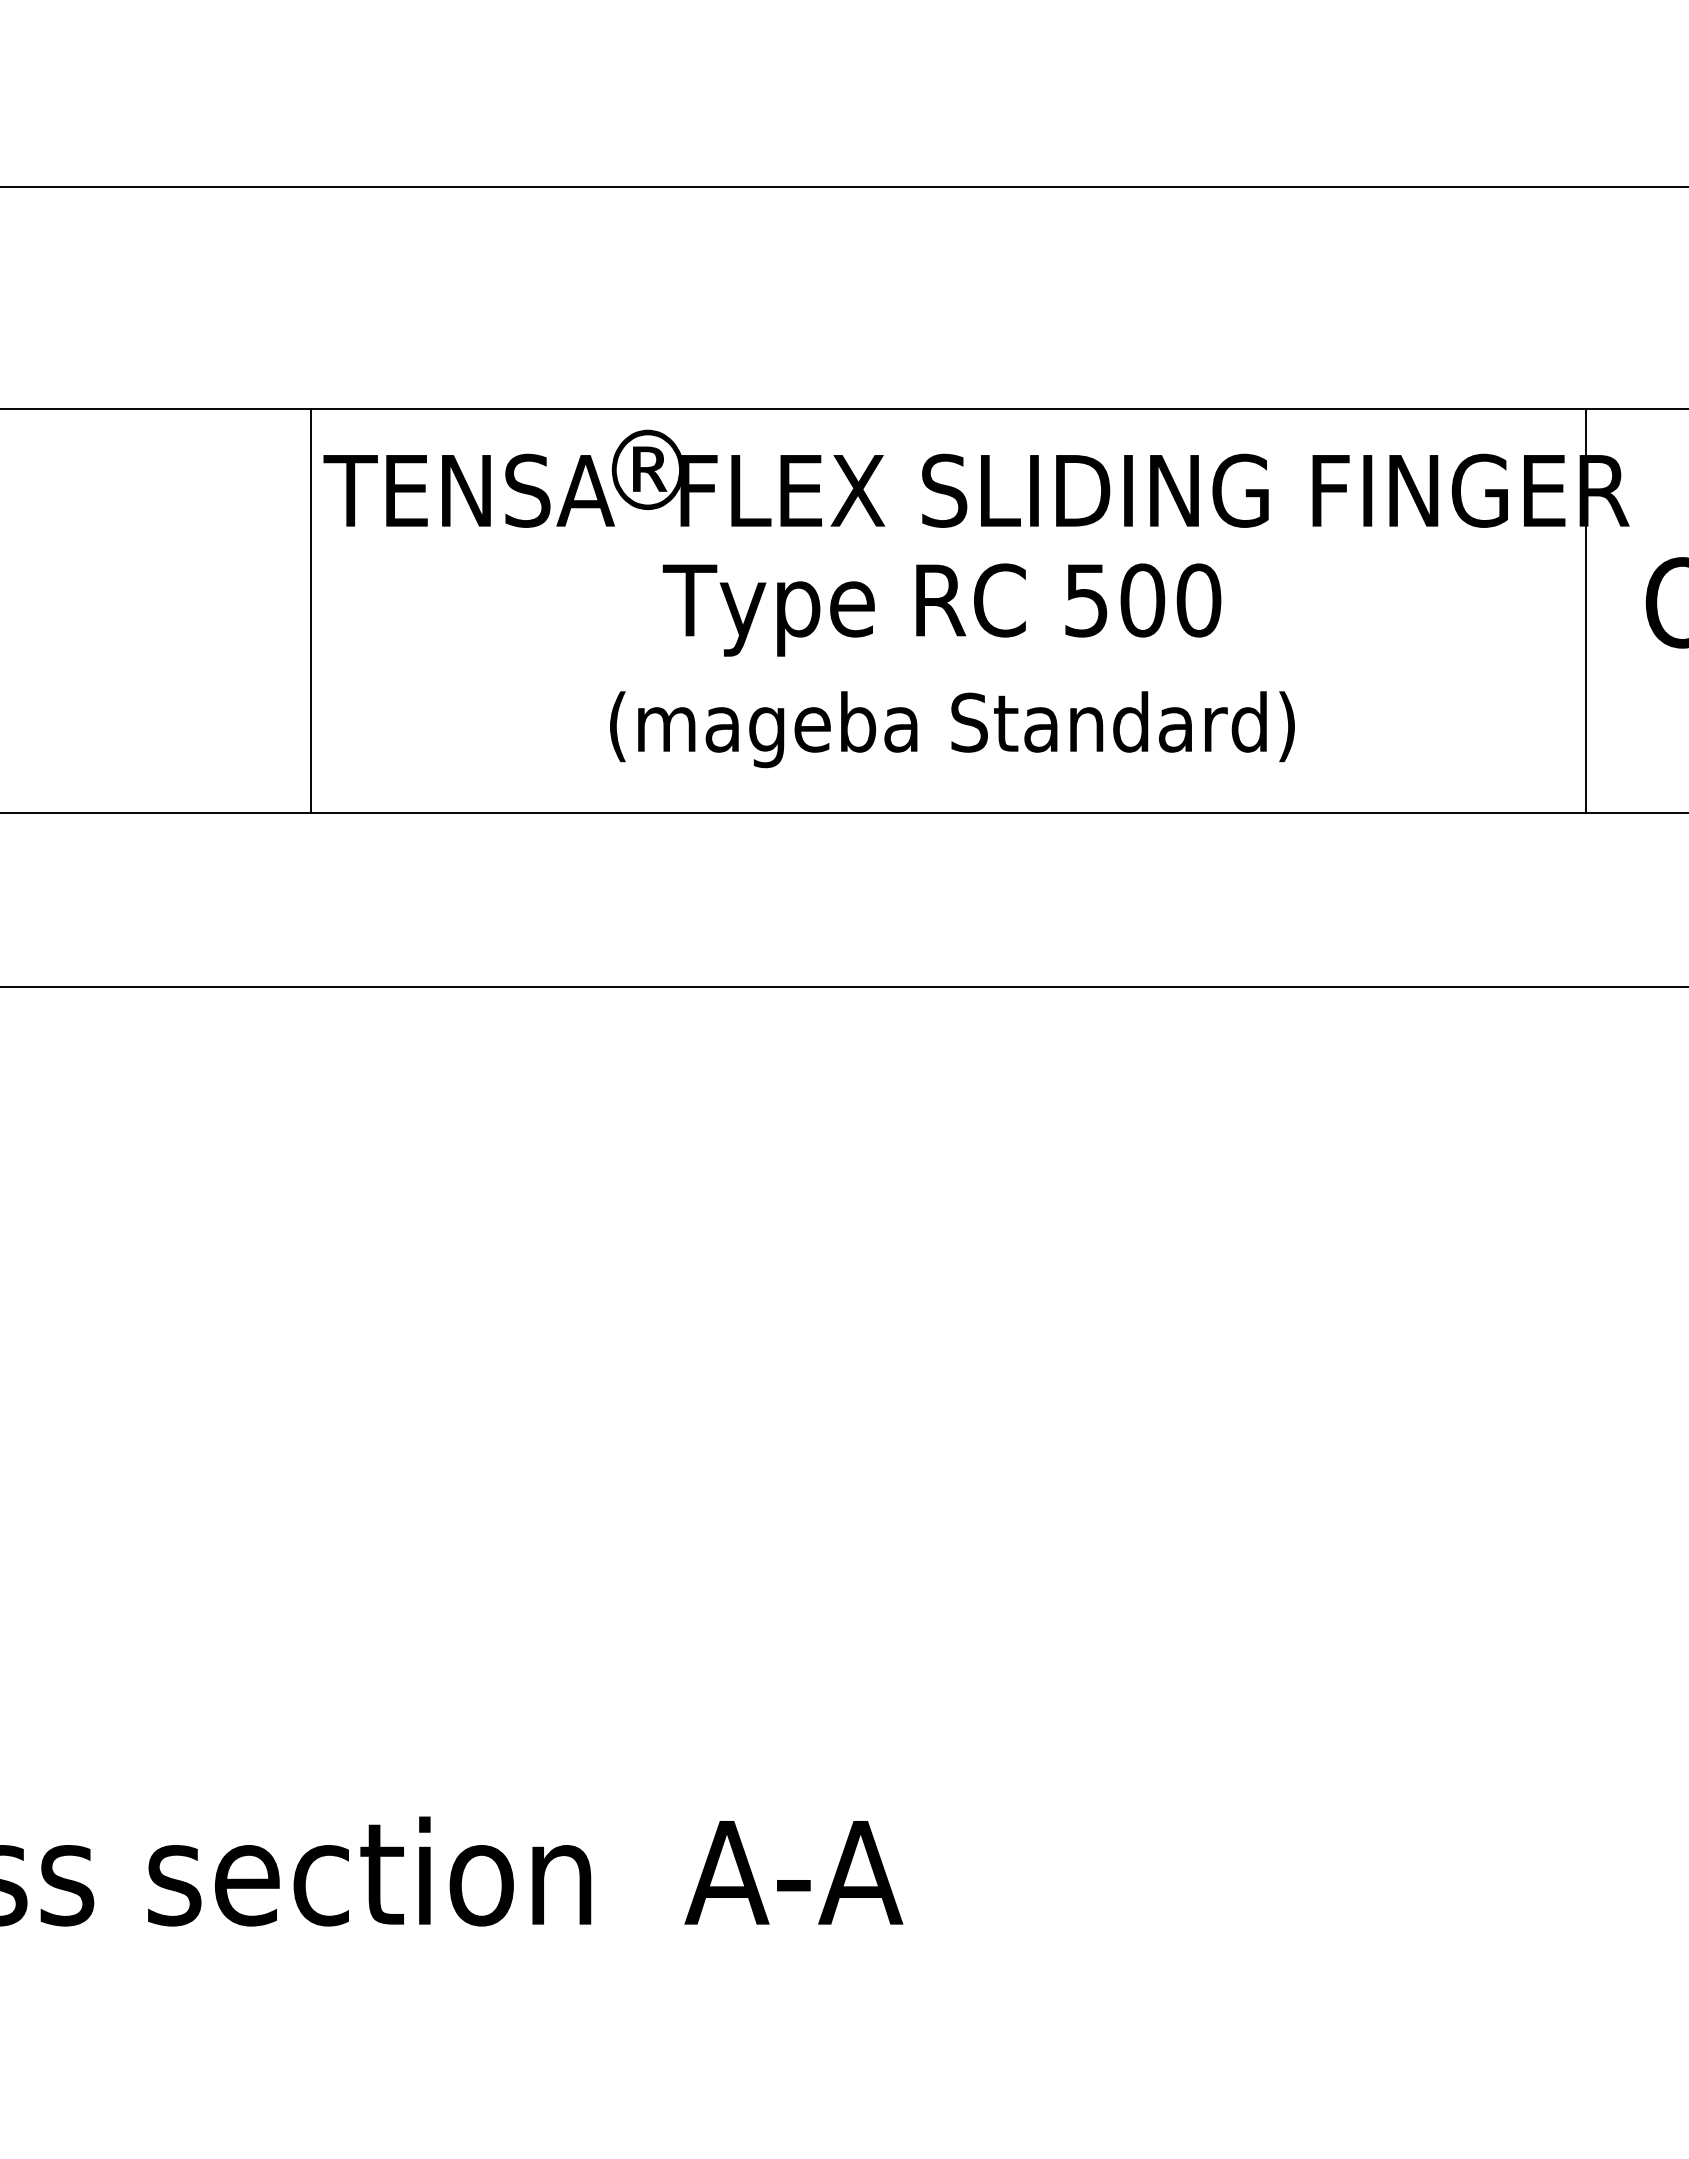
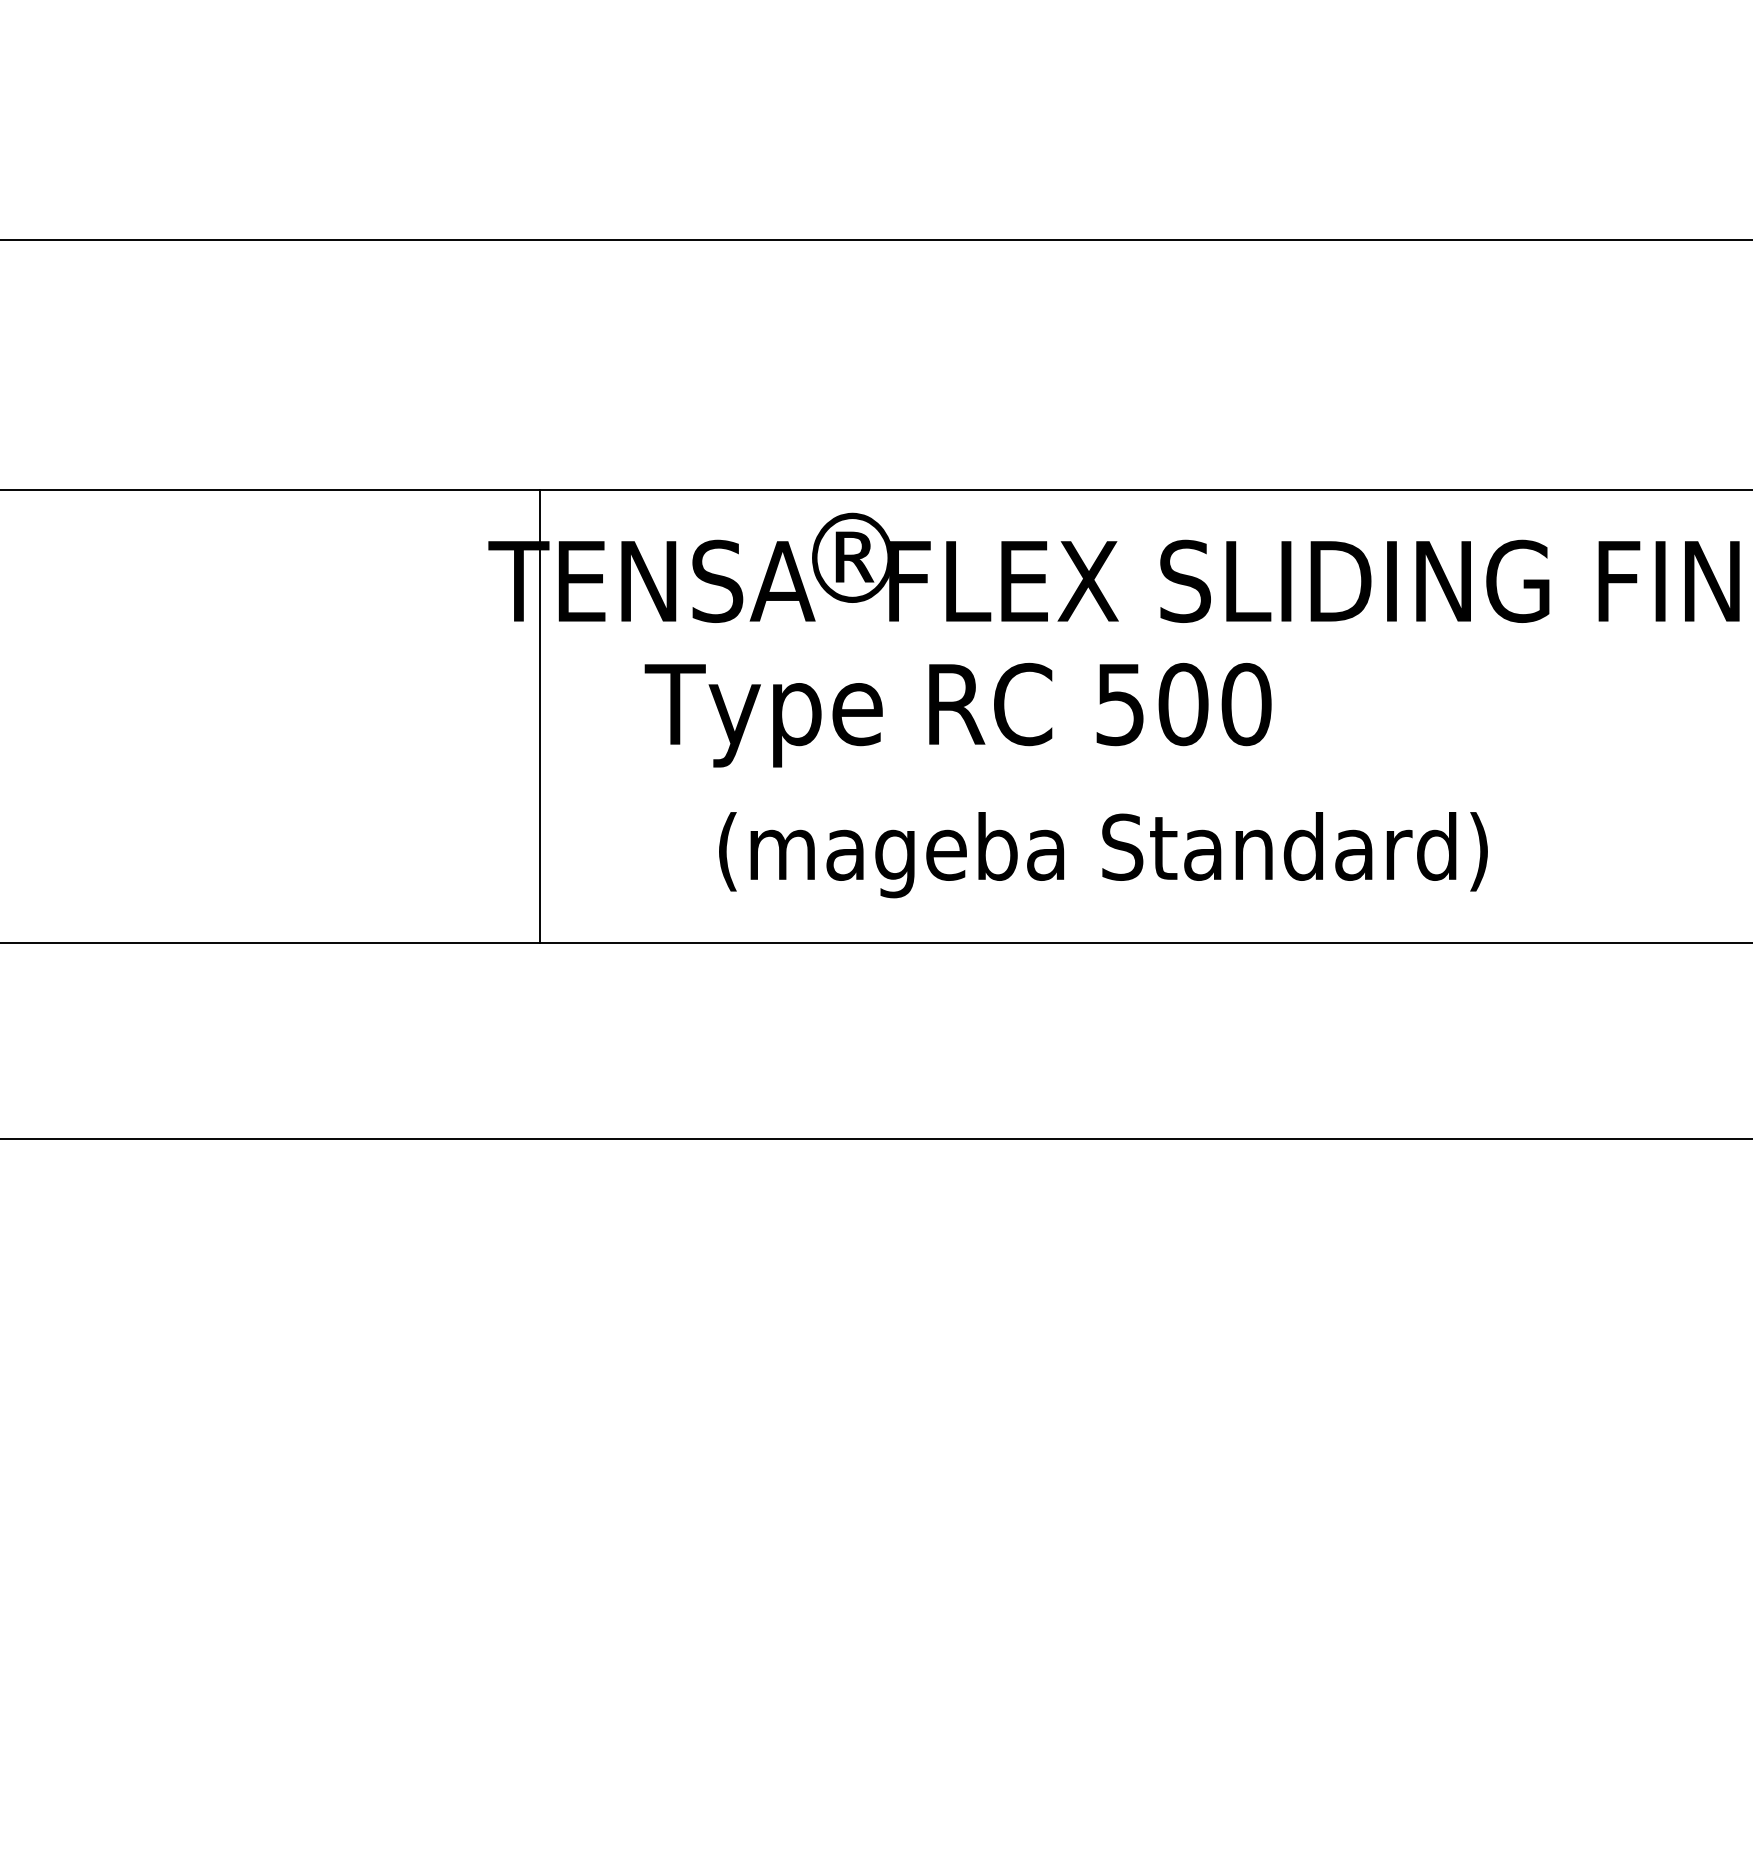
text: (941, 609) -> (957, 714), moved
line: (310, 610) -> (540, 715), moved
text: (952, 729) -> (1103, 854), moved

